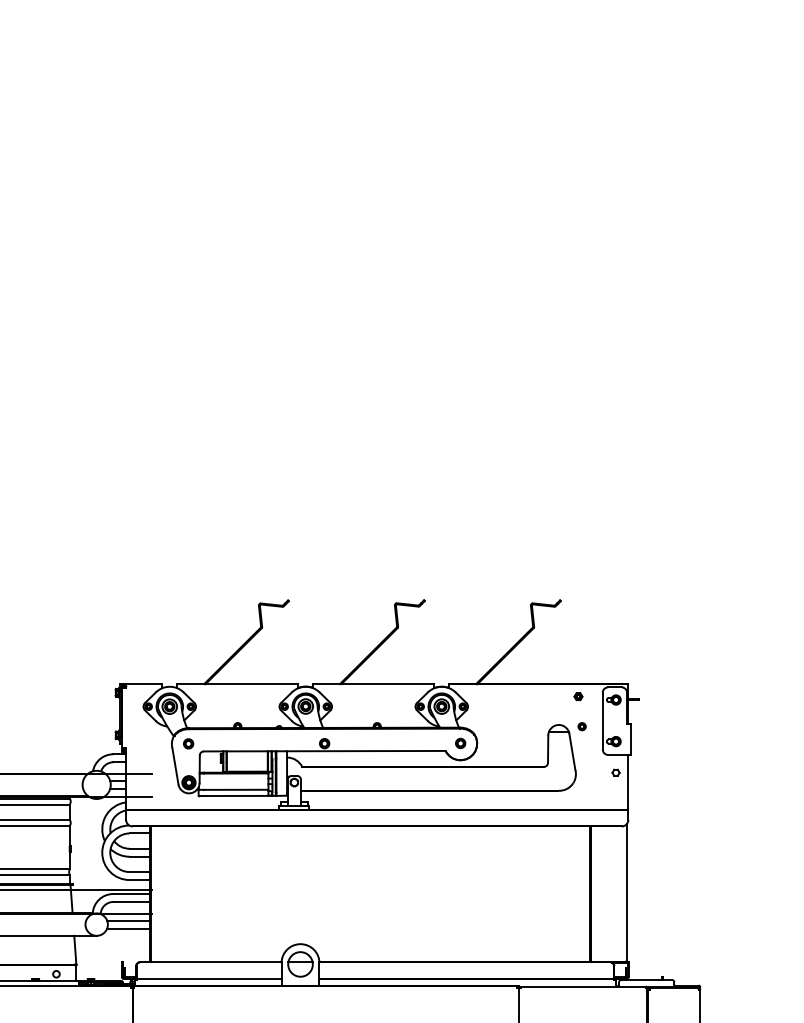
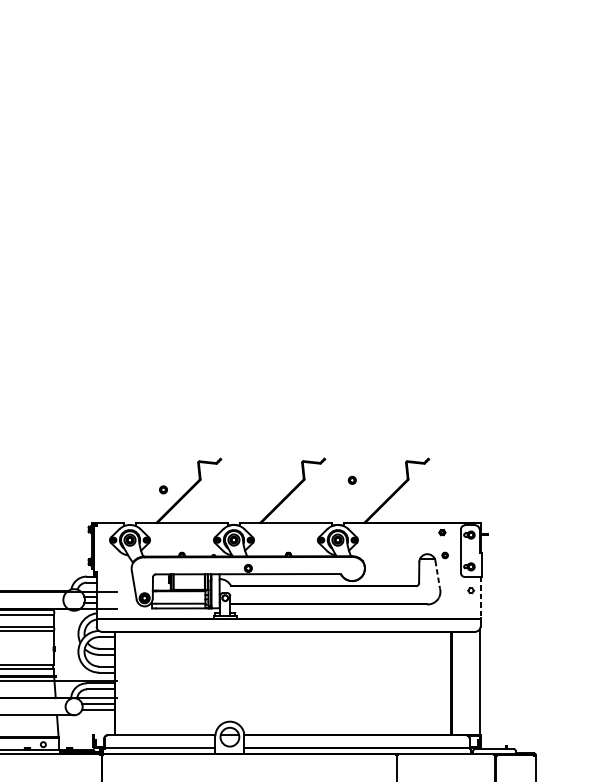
part: (188, 743) -> (163, 489), moved
part: (460, 743) -> (352, 480), moved
line: (572, 752) -> (437, 575), solid -> dashed
line: (628, 781) -> (480, 597), solid -> dashed

